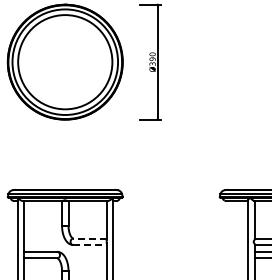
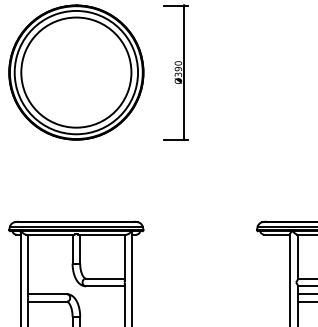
line: (89, 238) -> (104, 278), dashed -> solid
line: (89, 245) -> (104, 286), dashed -> solid

